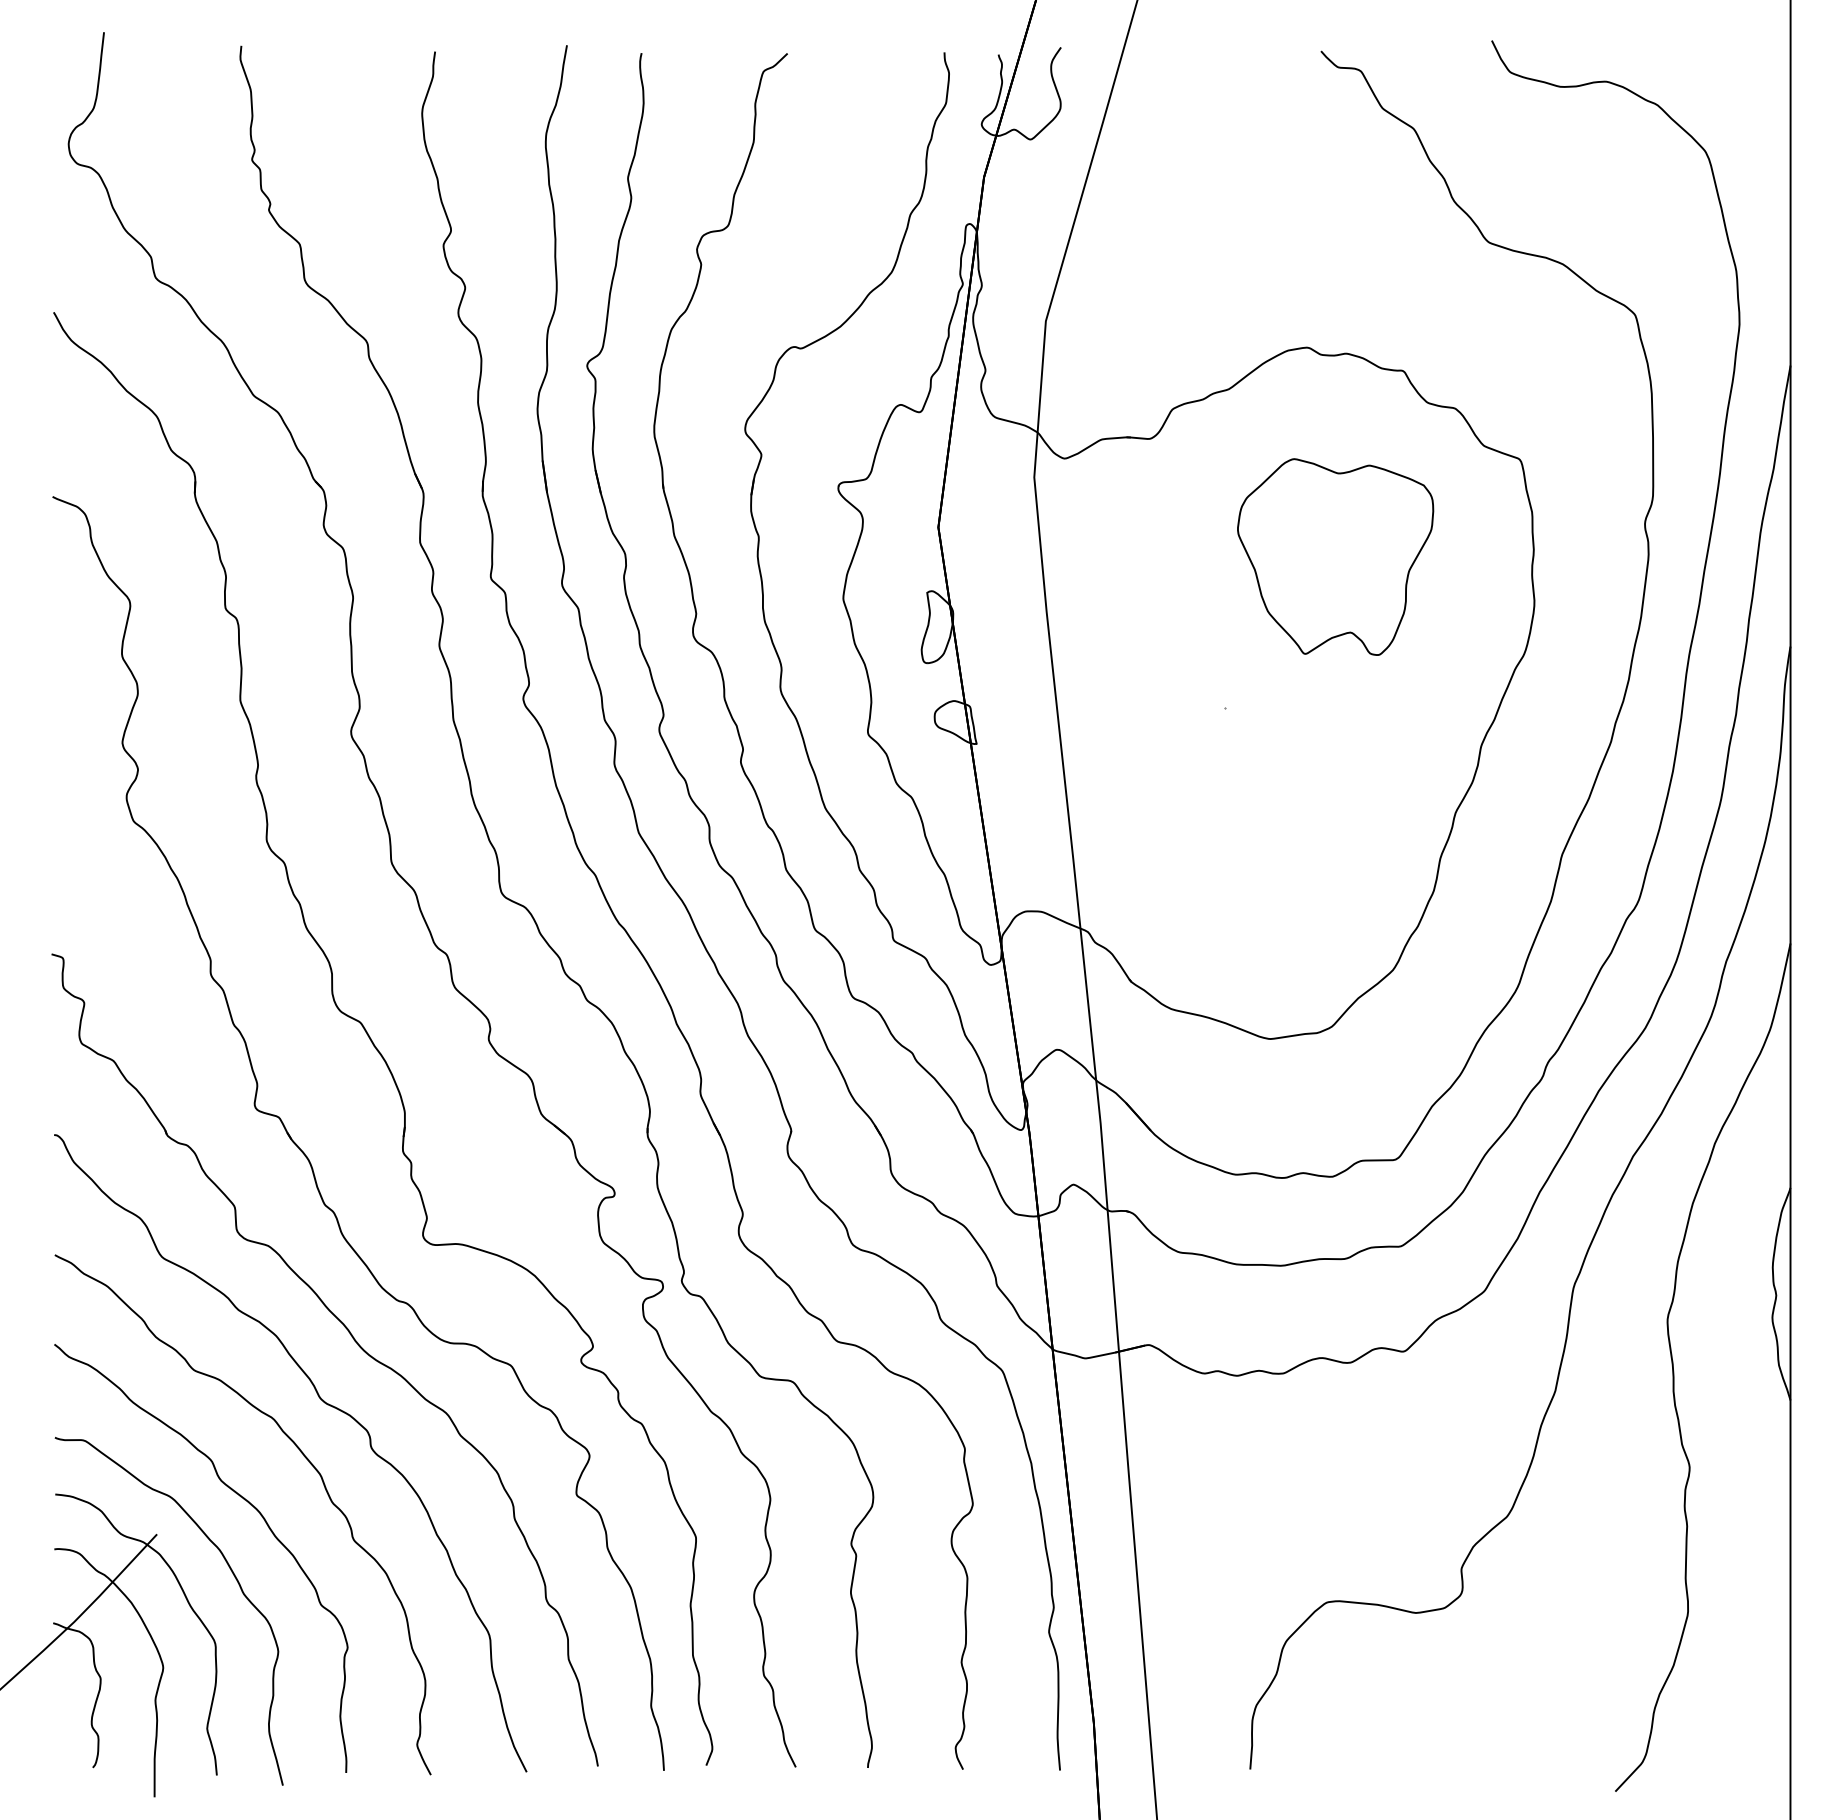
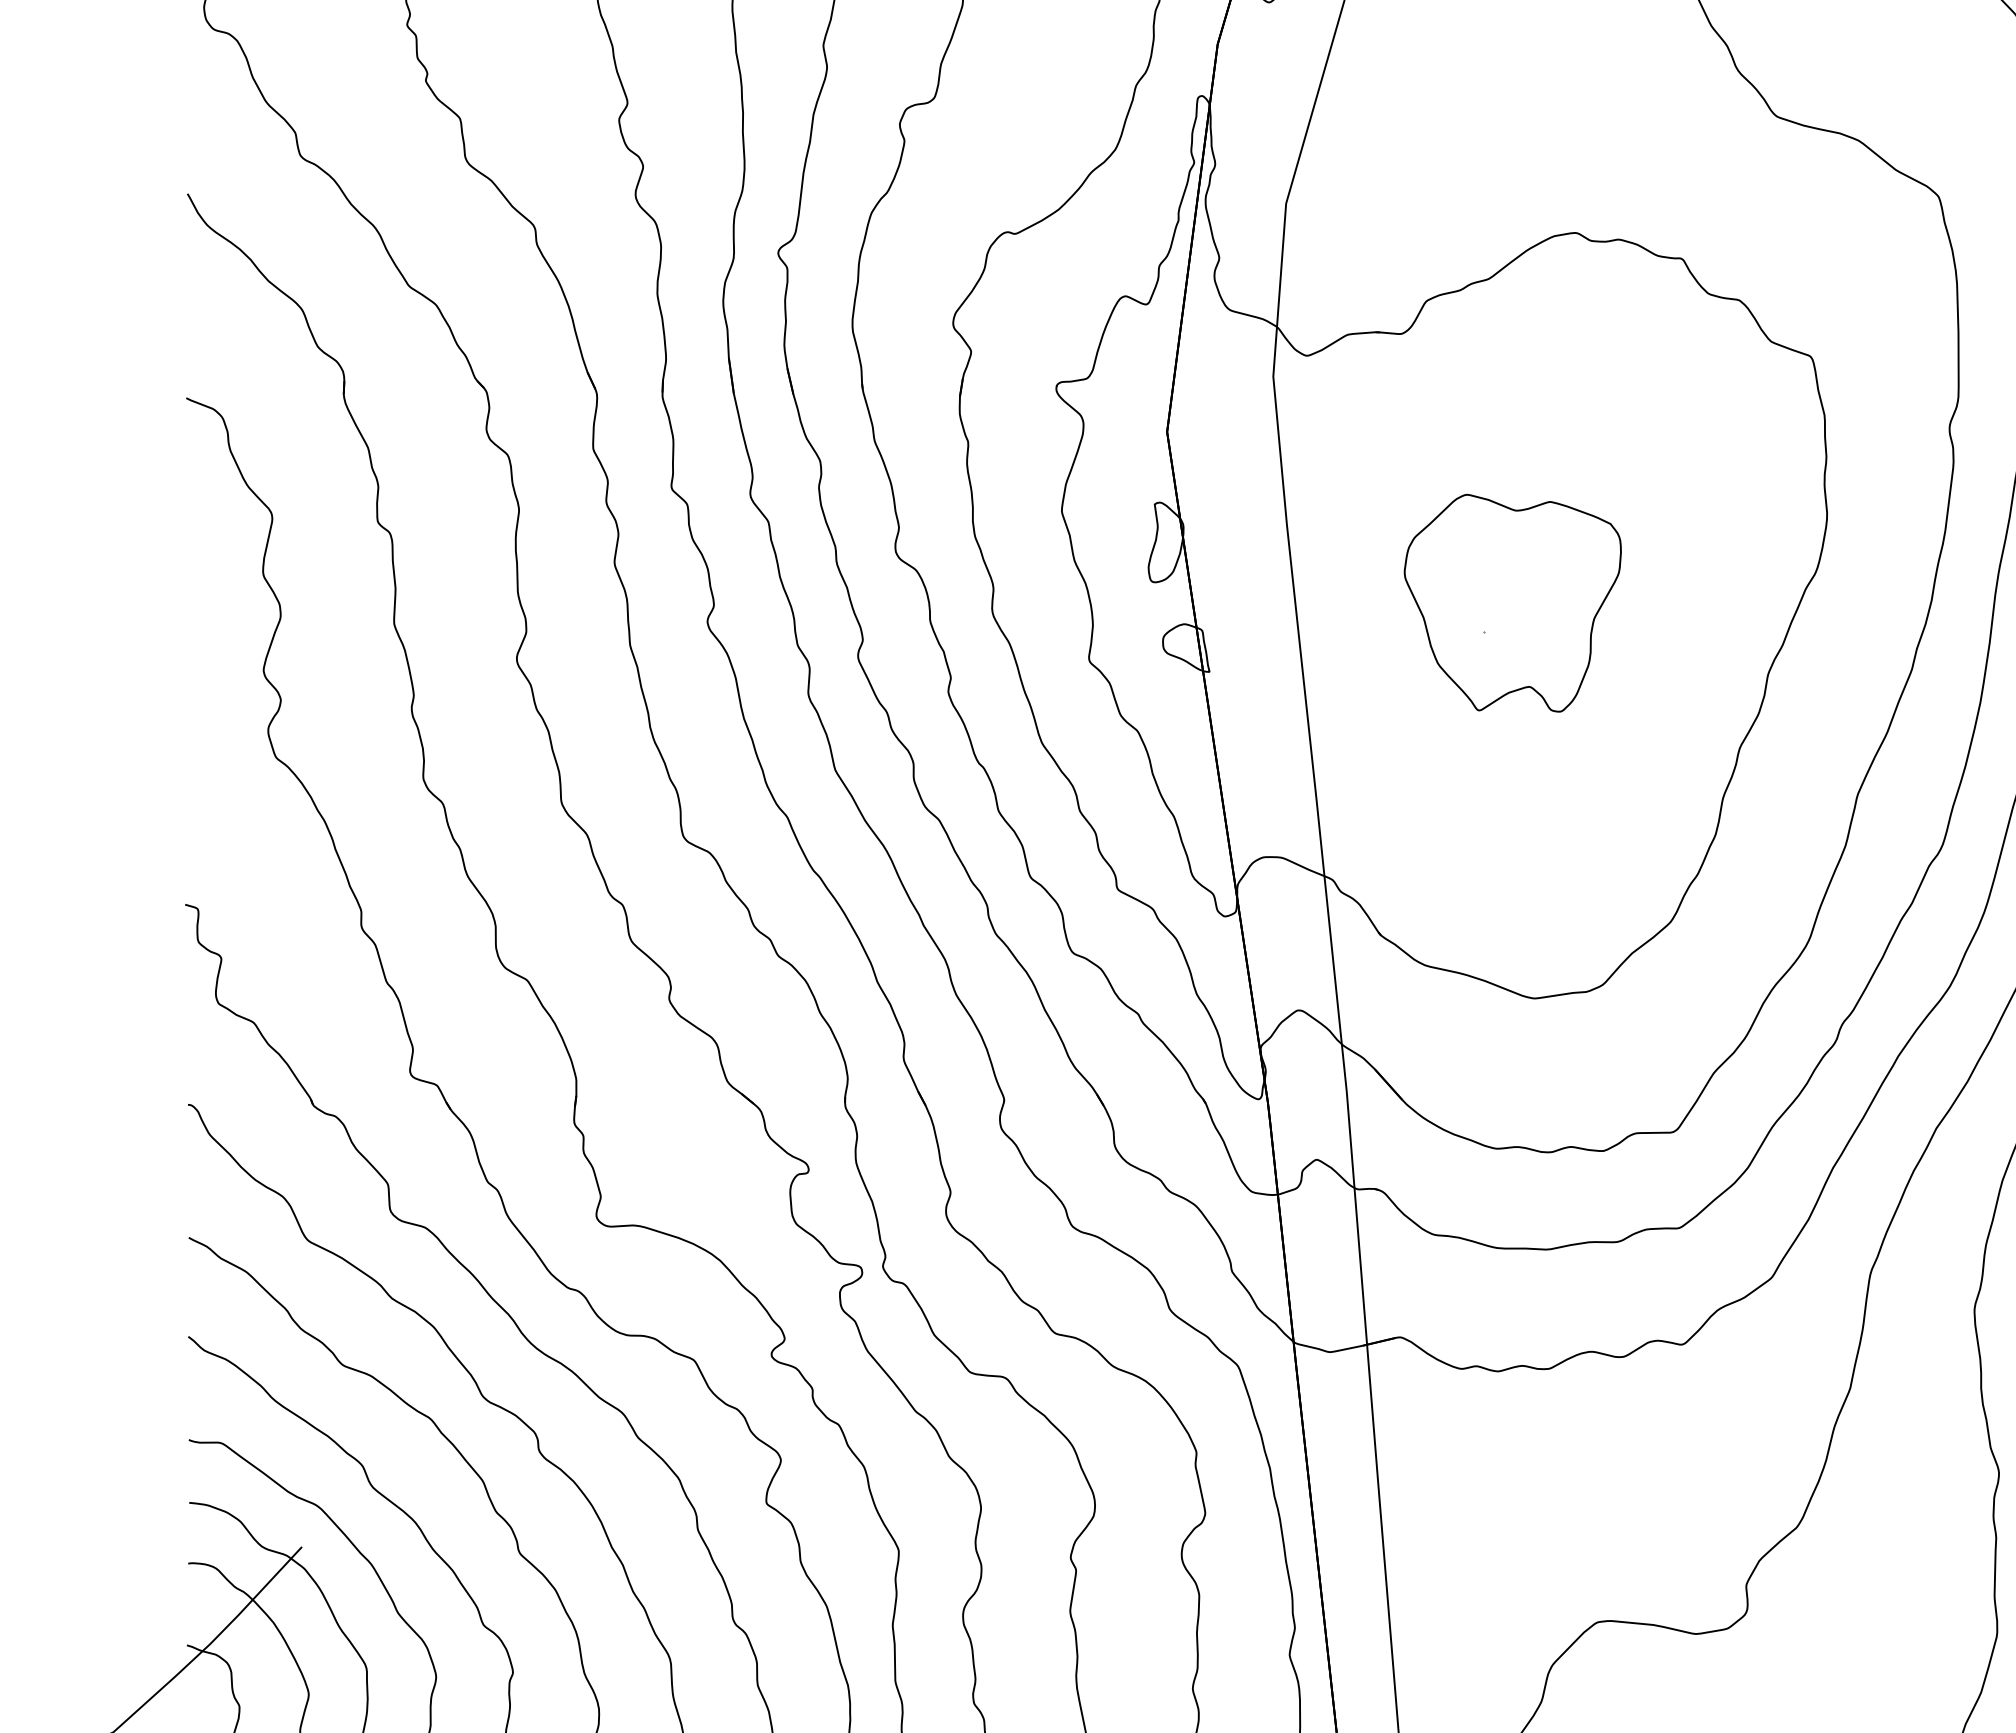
part: (1335, 556) -> (1512, 602), moved

